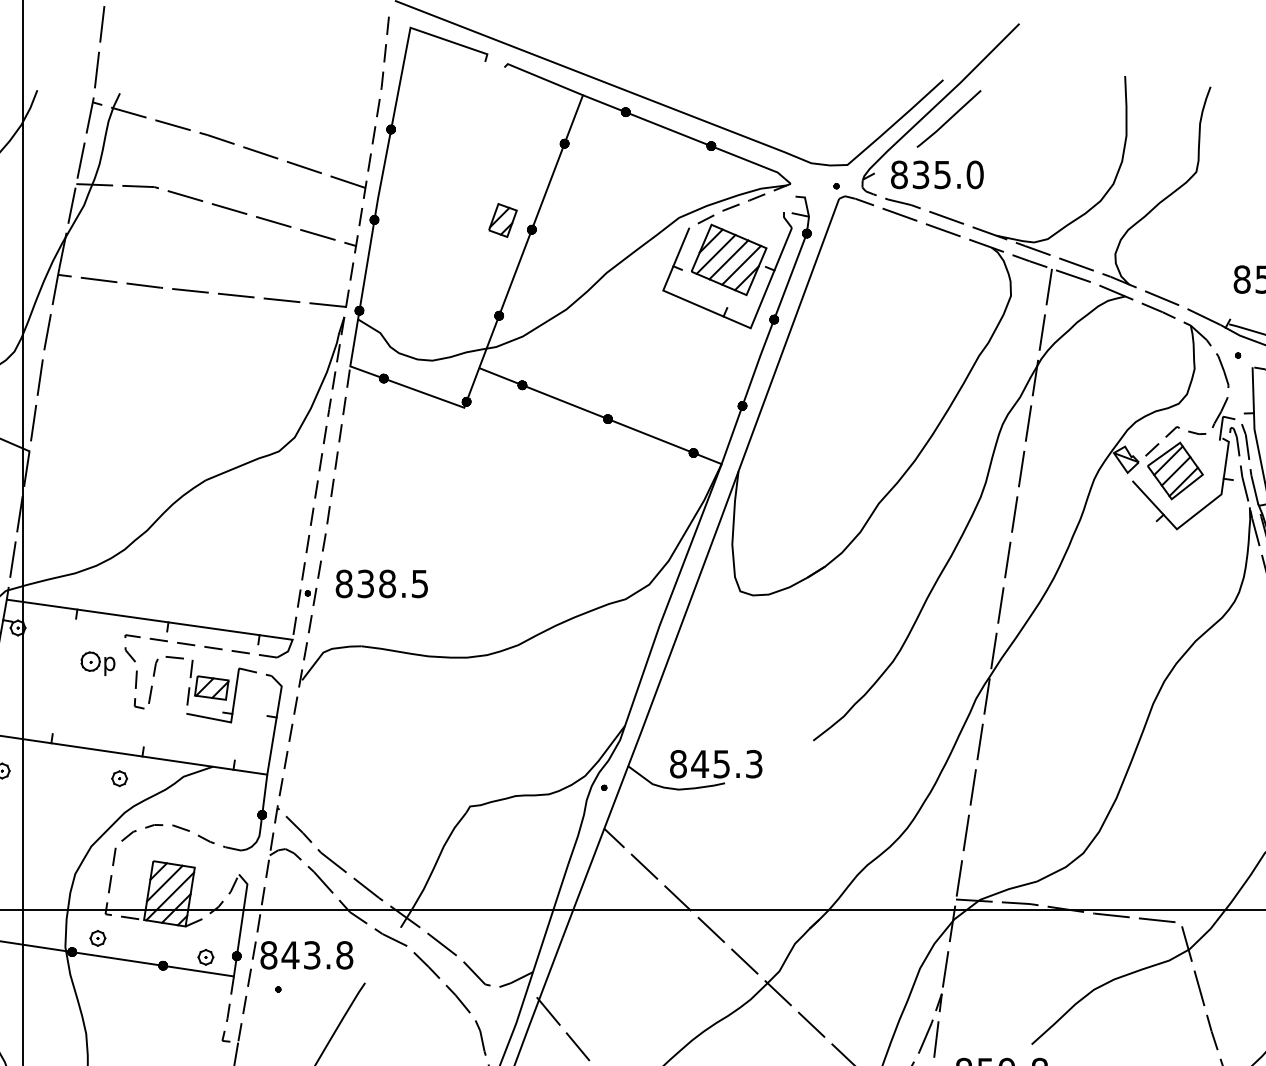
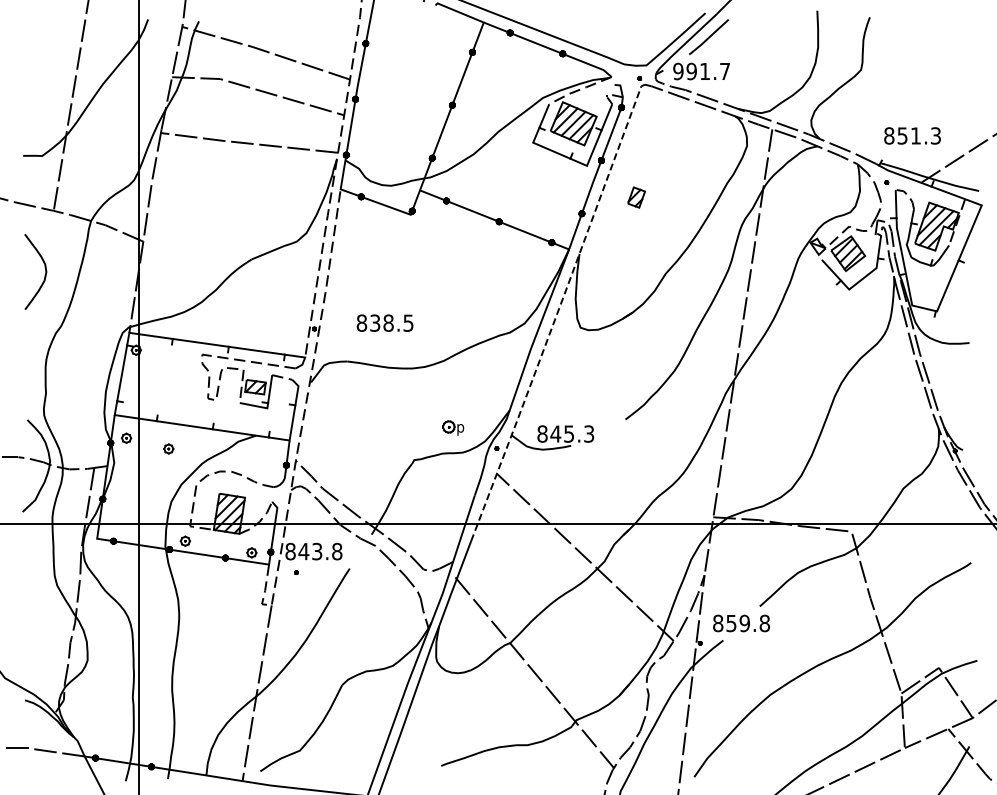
text: (936, 174) -> (701, 71), 835.0 -> 991.7
part: (502, 220) -> (636, 197), moved
line: (702, 568) -> (557, 313), solid -> dashed
text: (380, 582) -> (384, 322), moved
part: (98, 662) -> (453, 427), moved
part: (119, 777) -> (168, 448), moved

